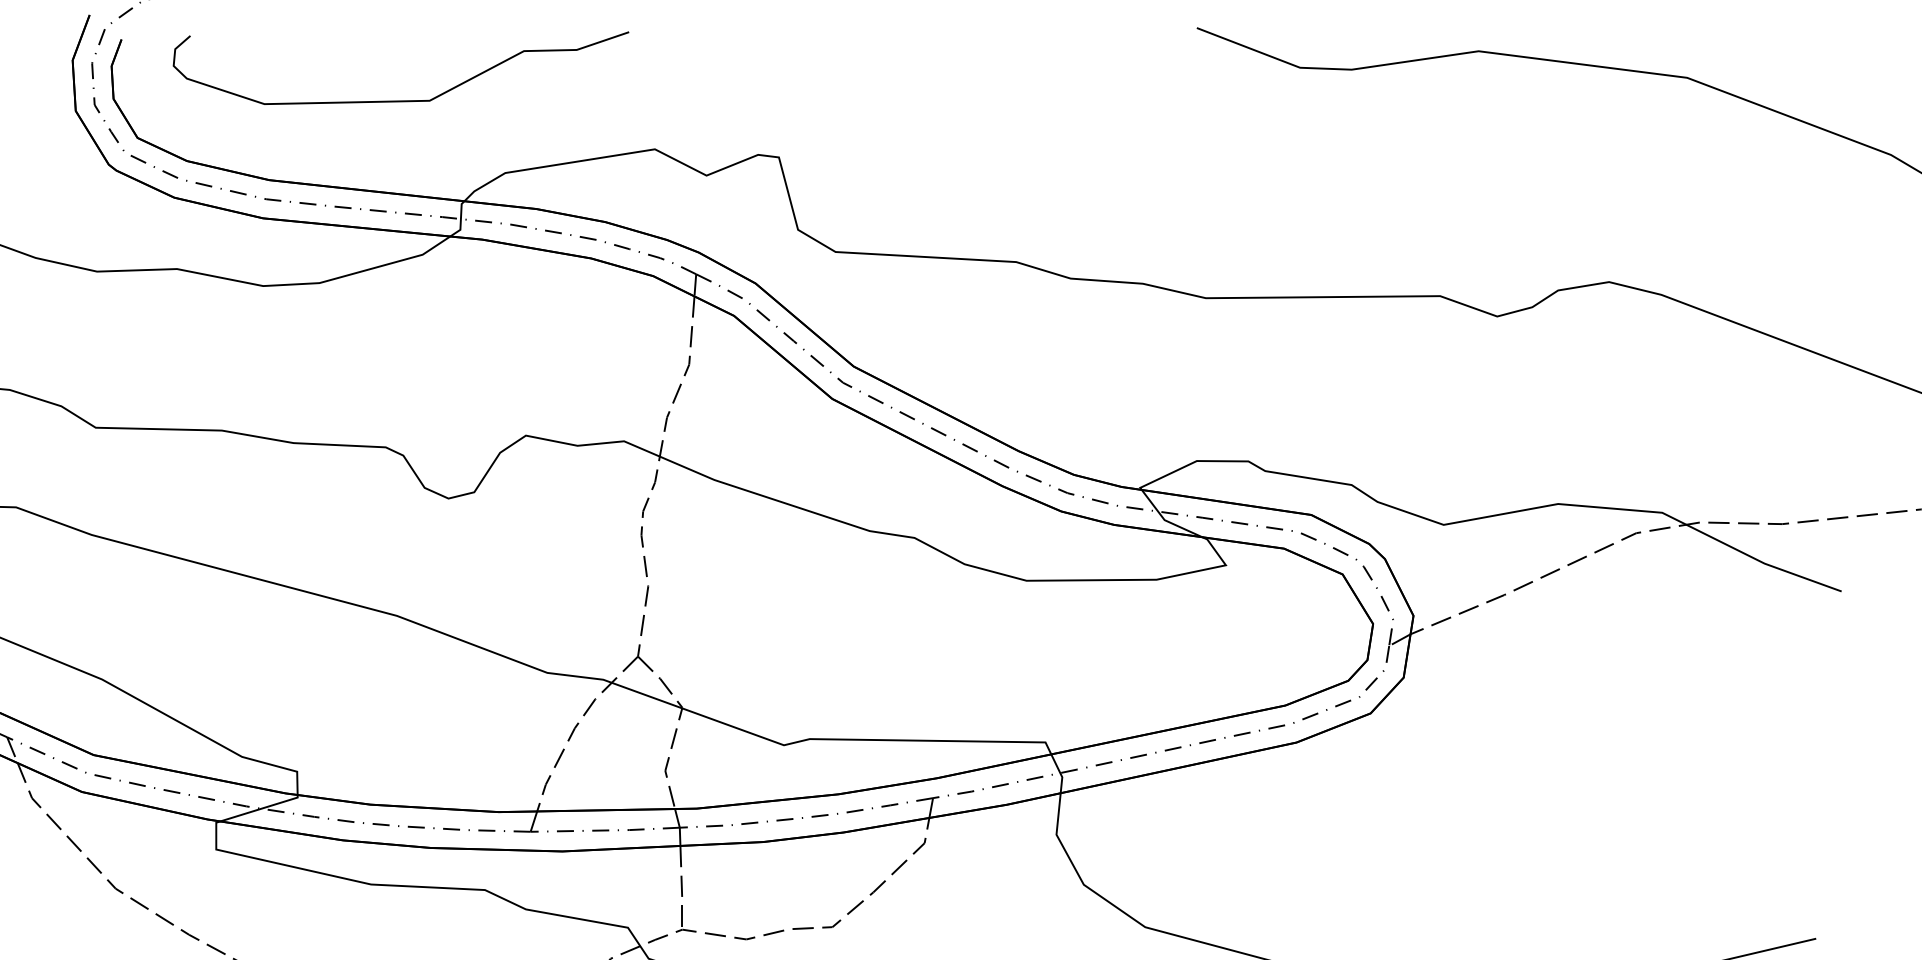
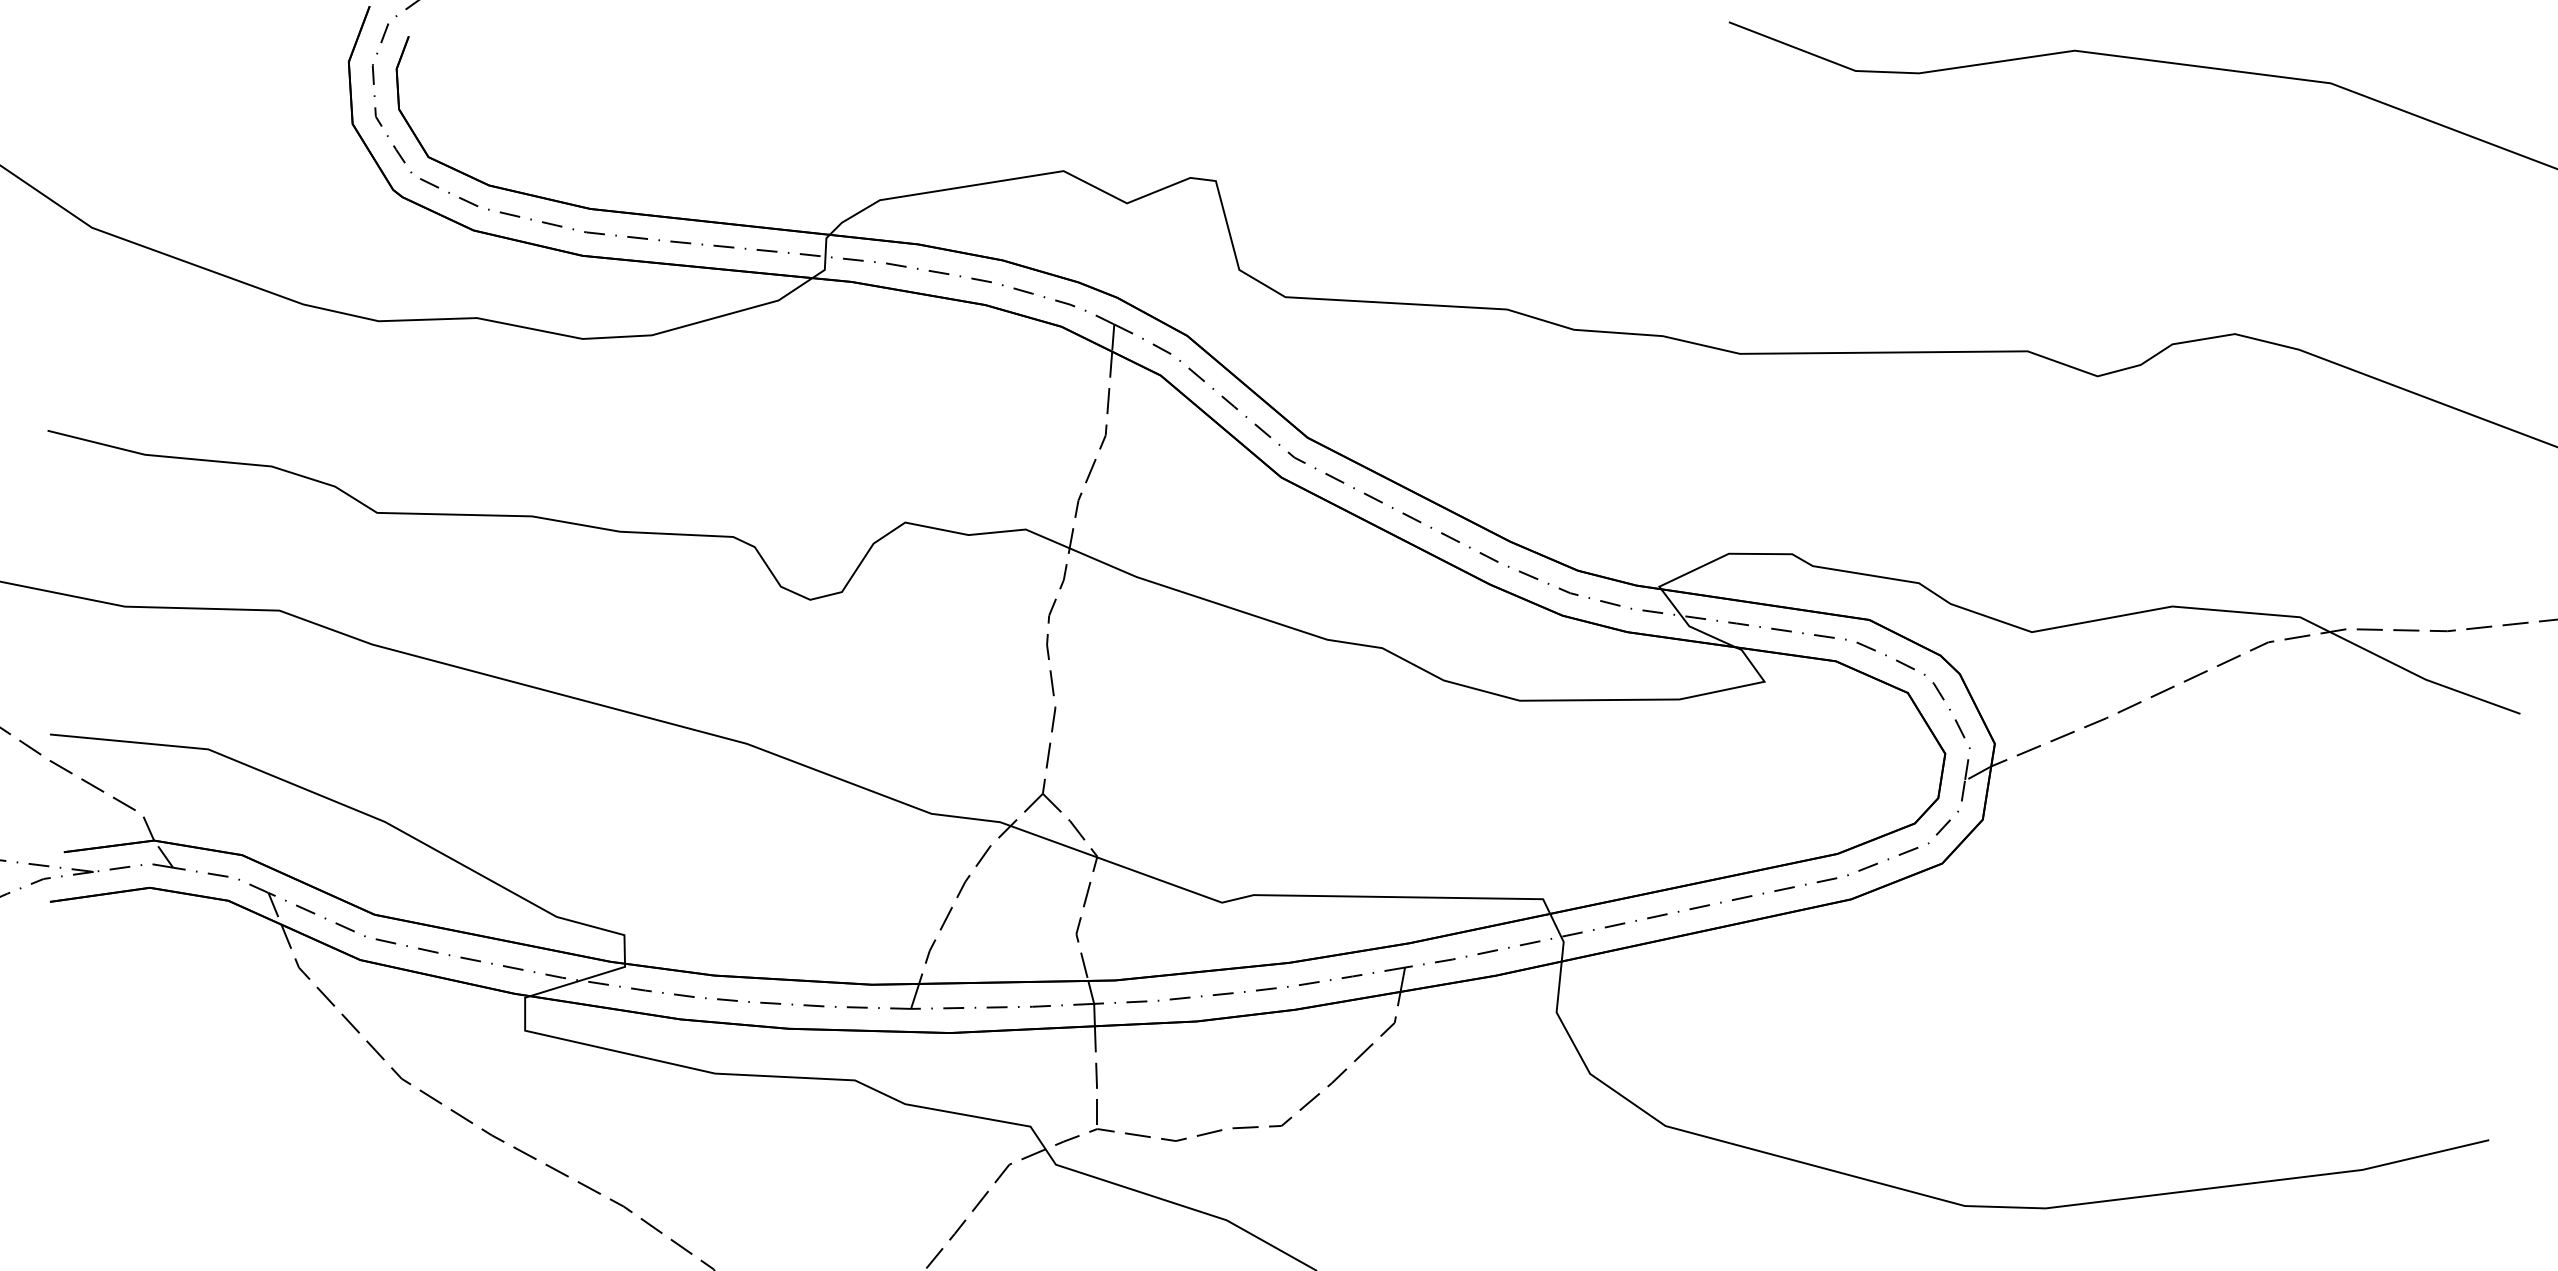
curve: (400, 100) -> (751, 111), removed

